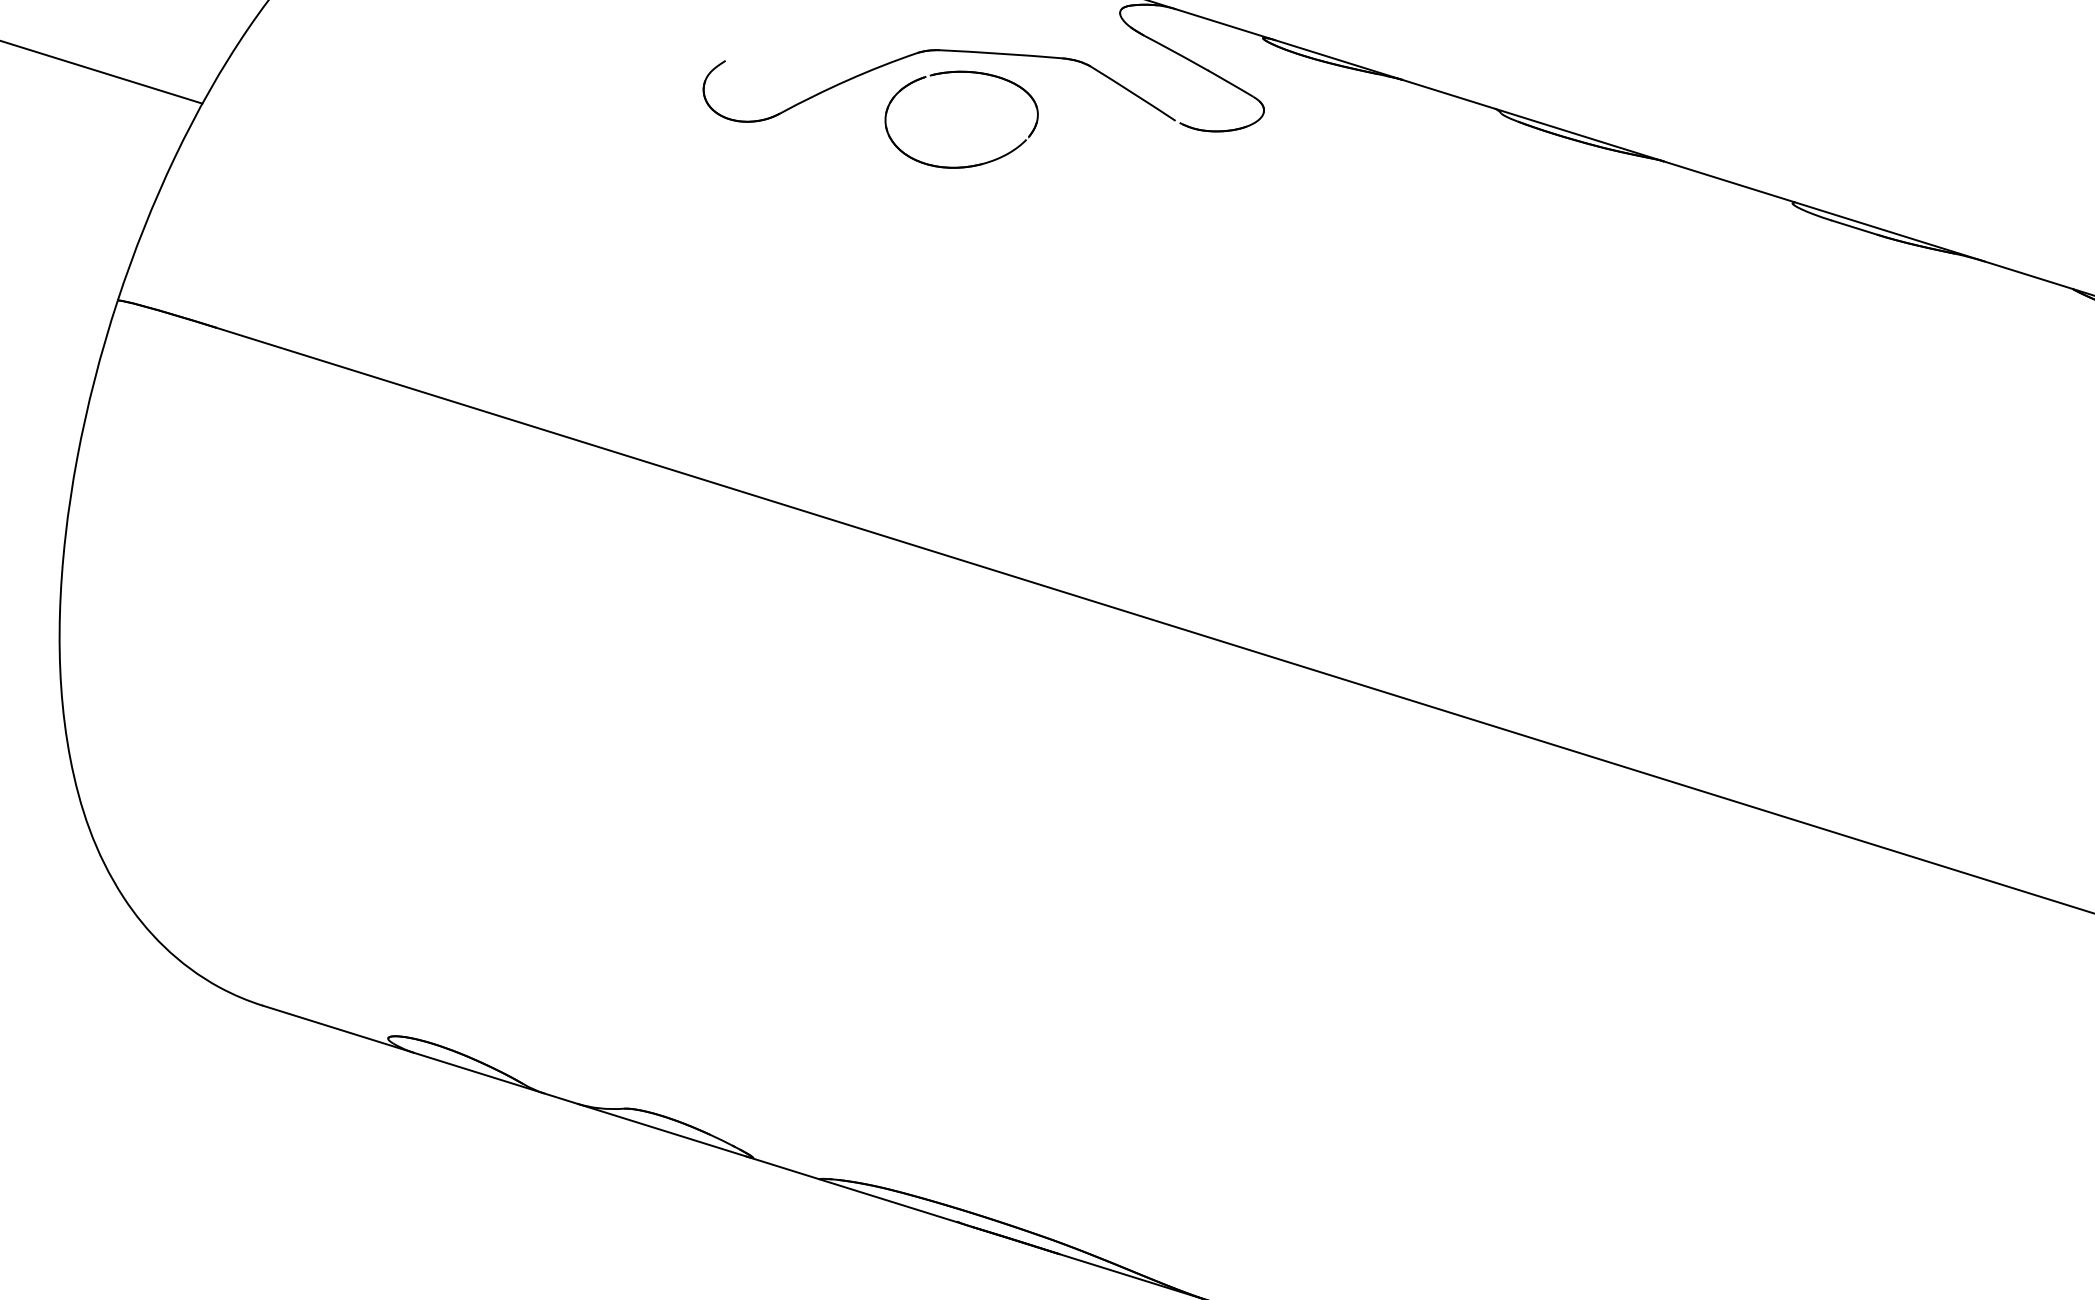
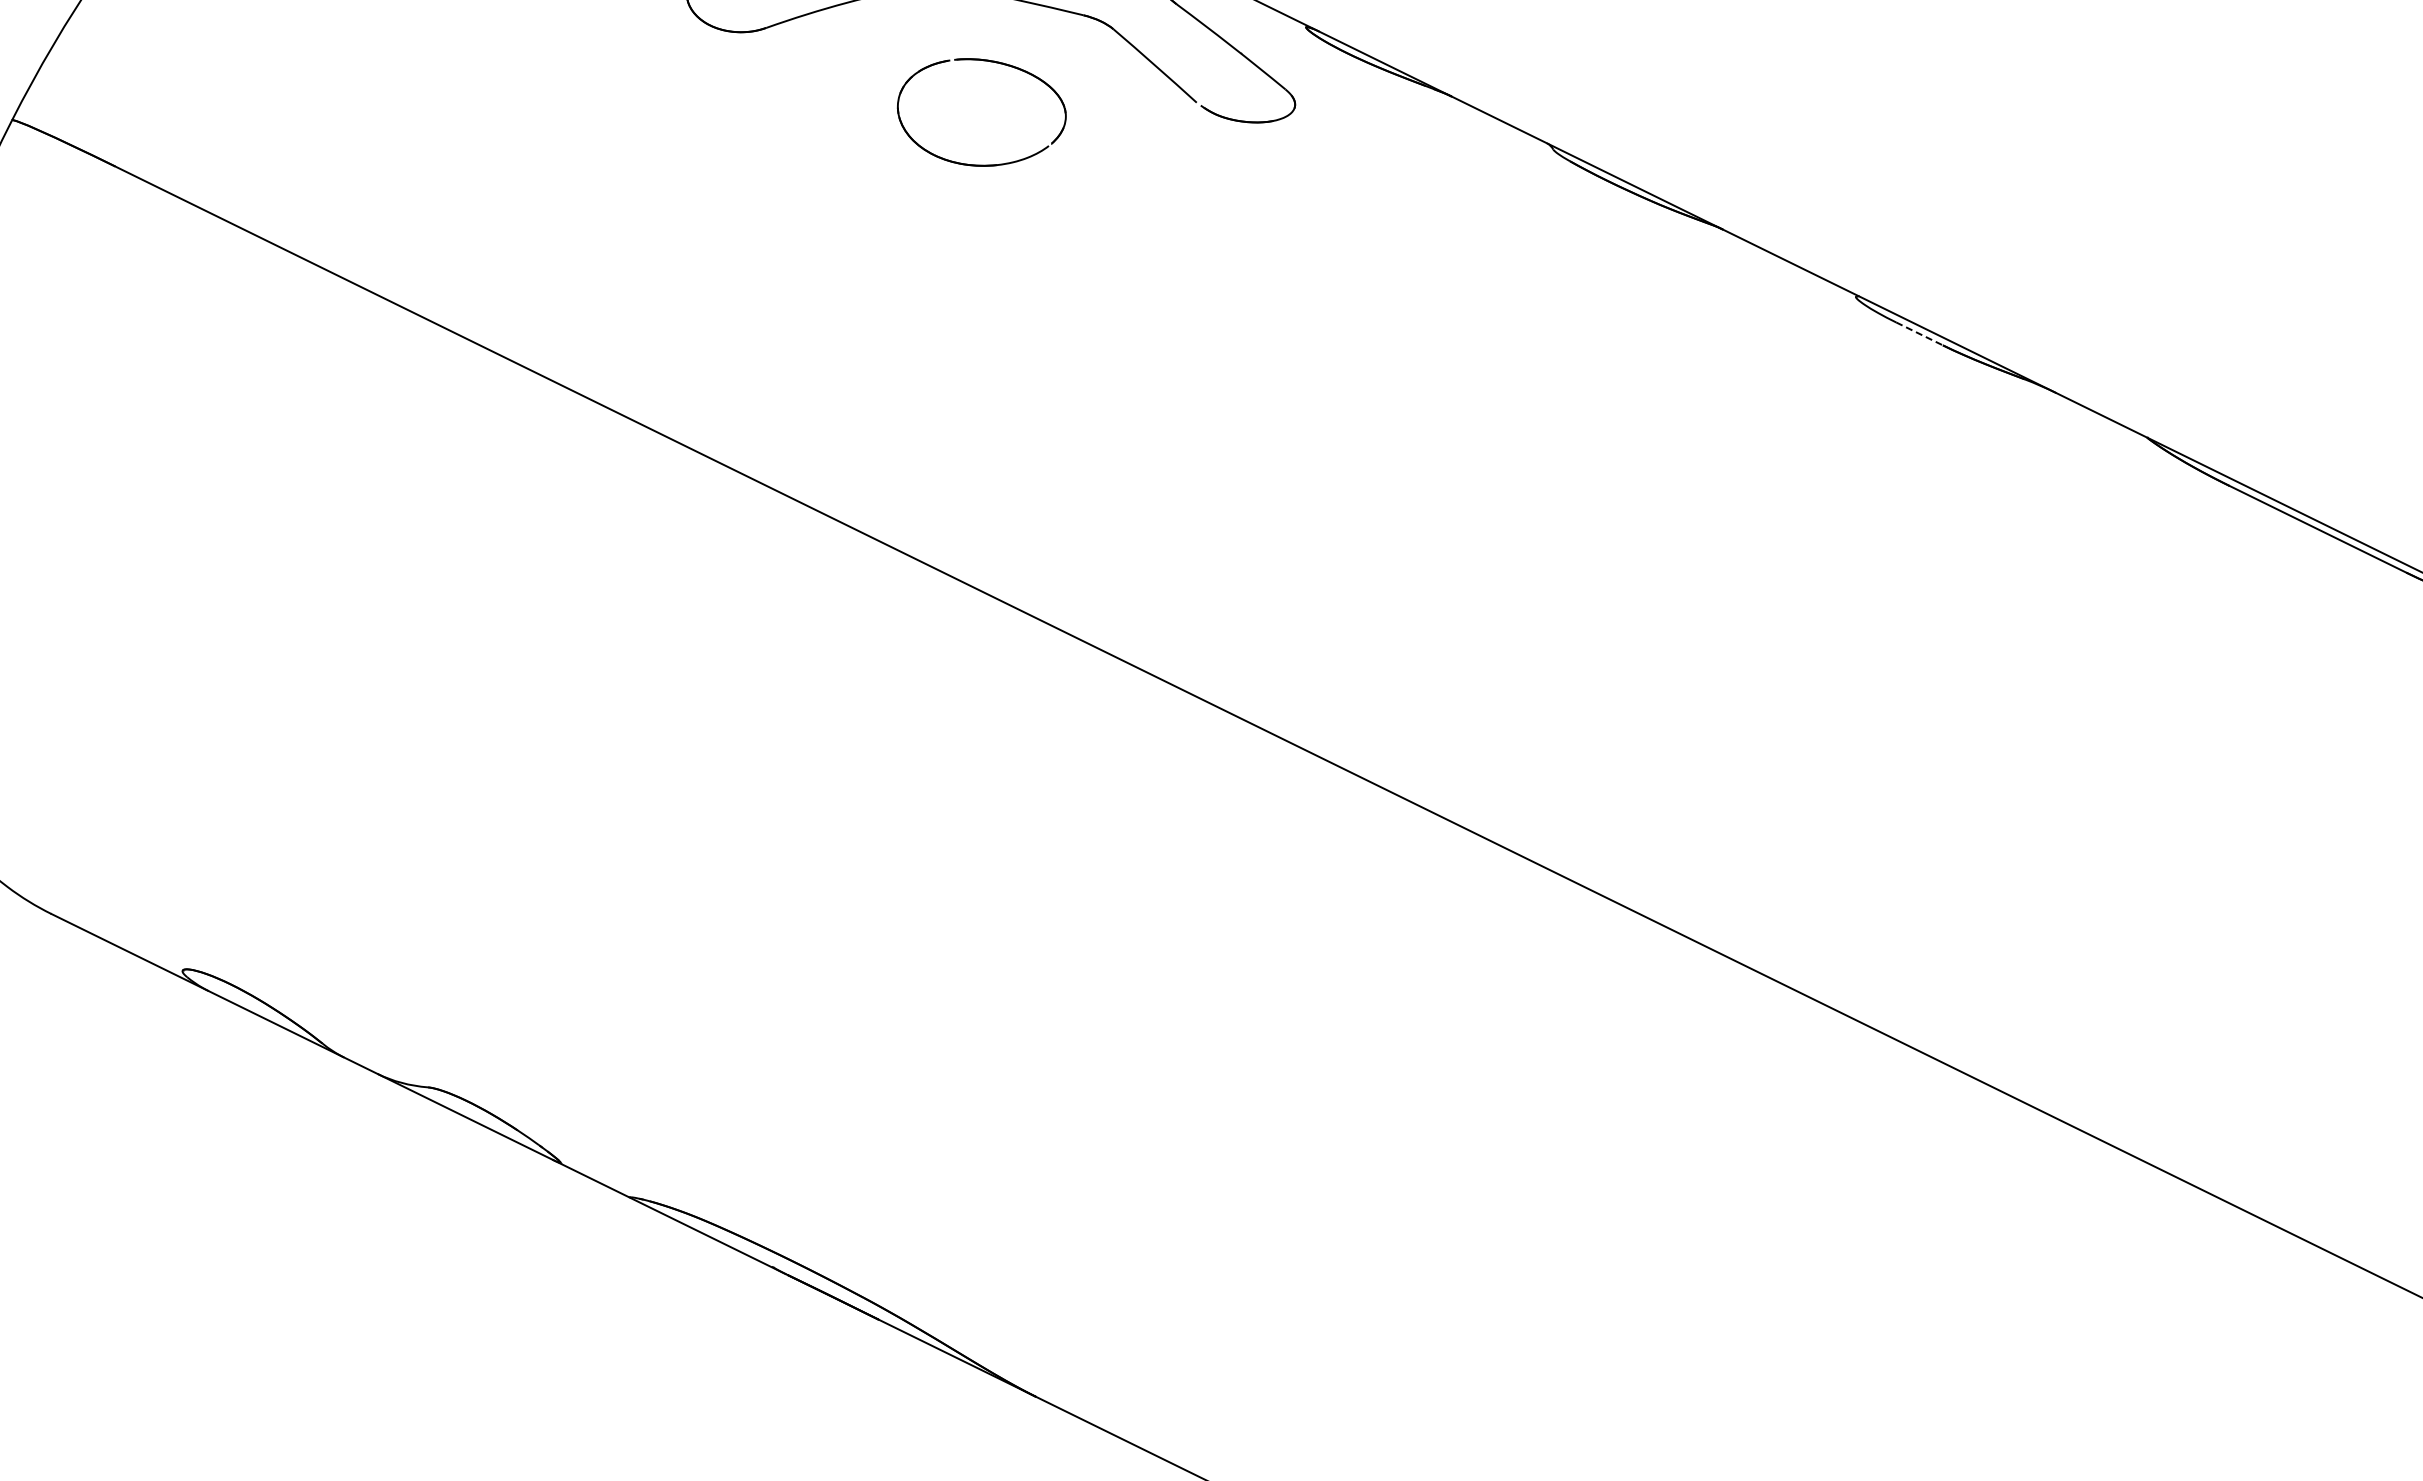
part: (962, 73) -> (990, 62), moved
line: (1855, 228) -> (1920, 334), solid -> dashed

